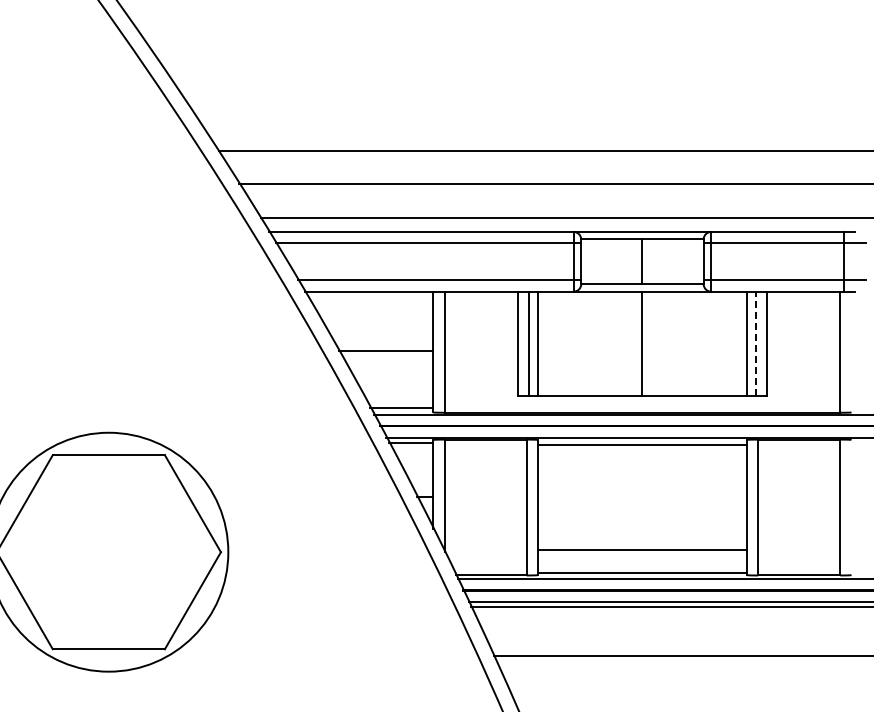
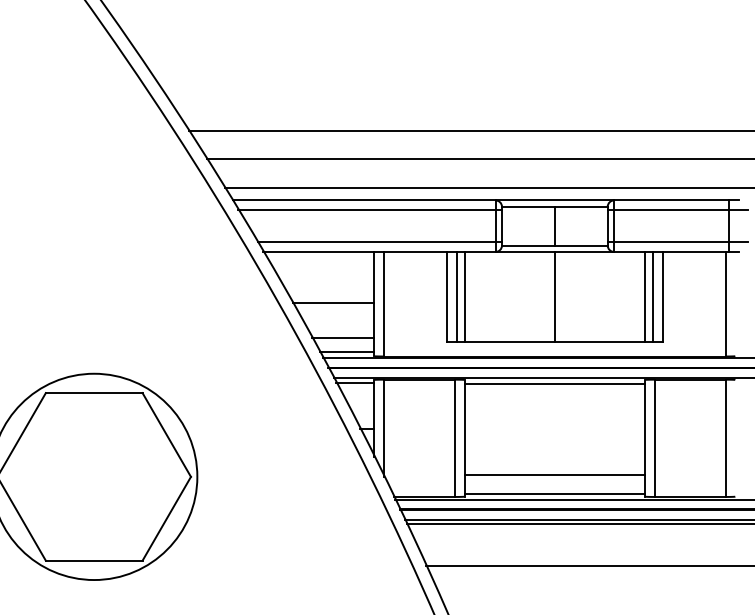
line: (756, 343) -> (653, 296), dashed -> solid
line: (397, 390) -> (343, 337), added

